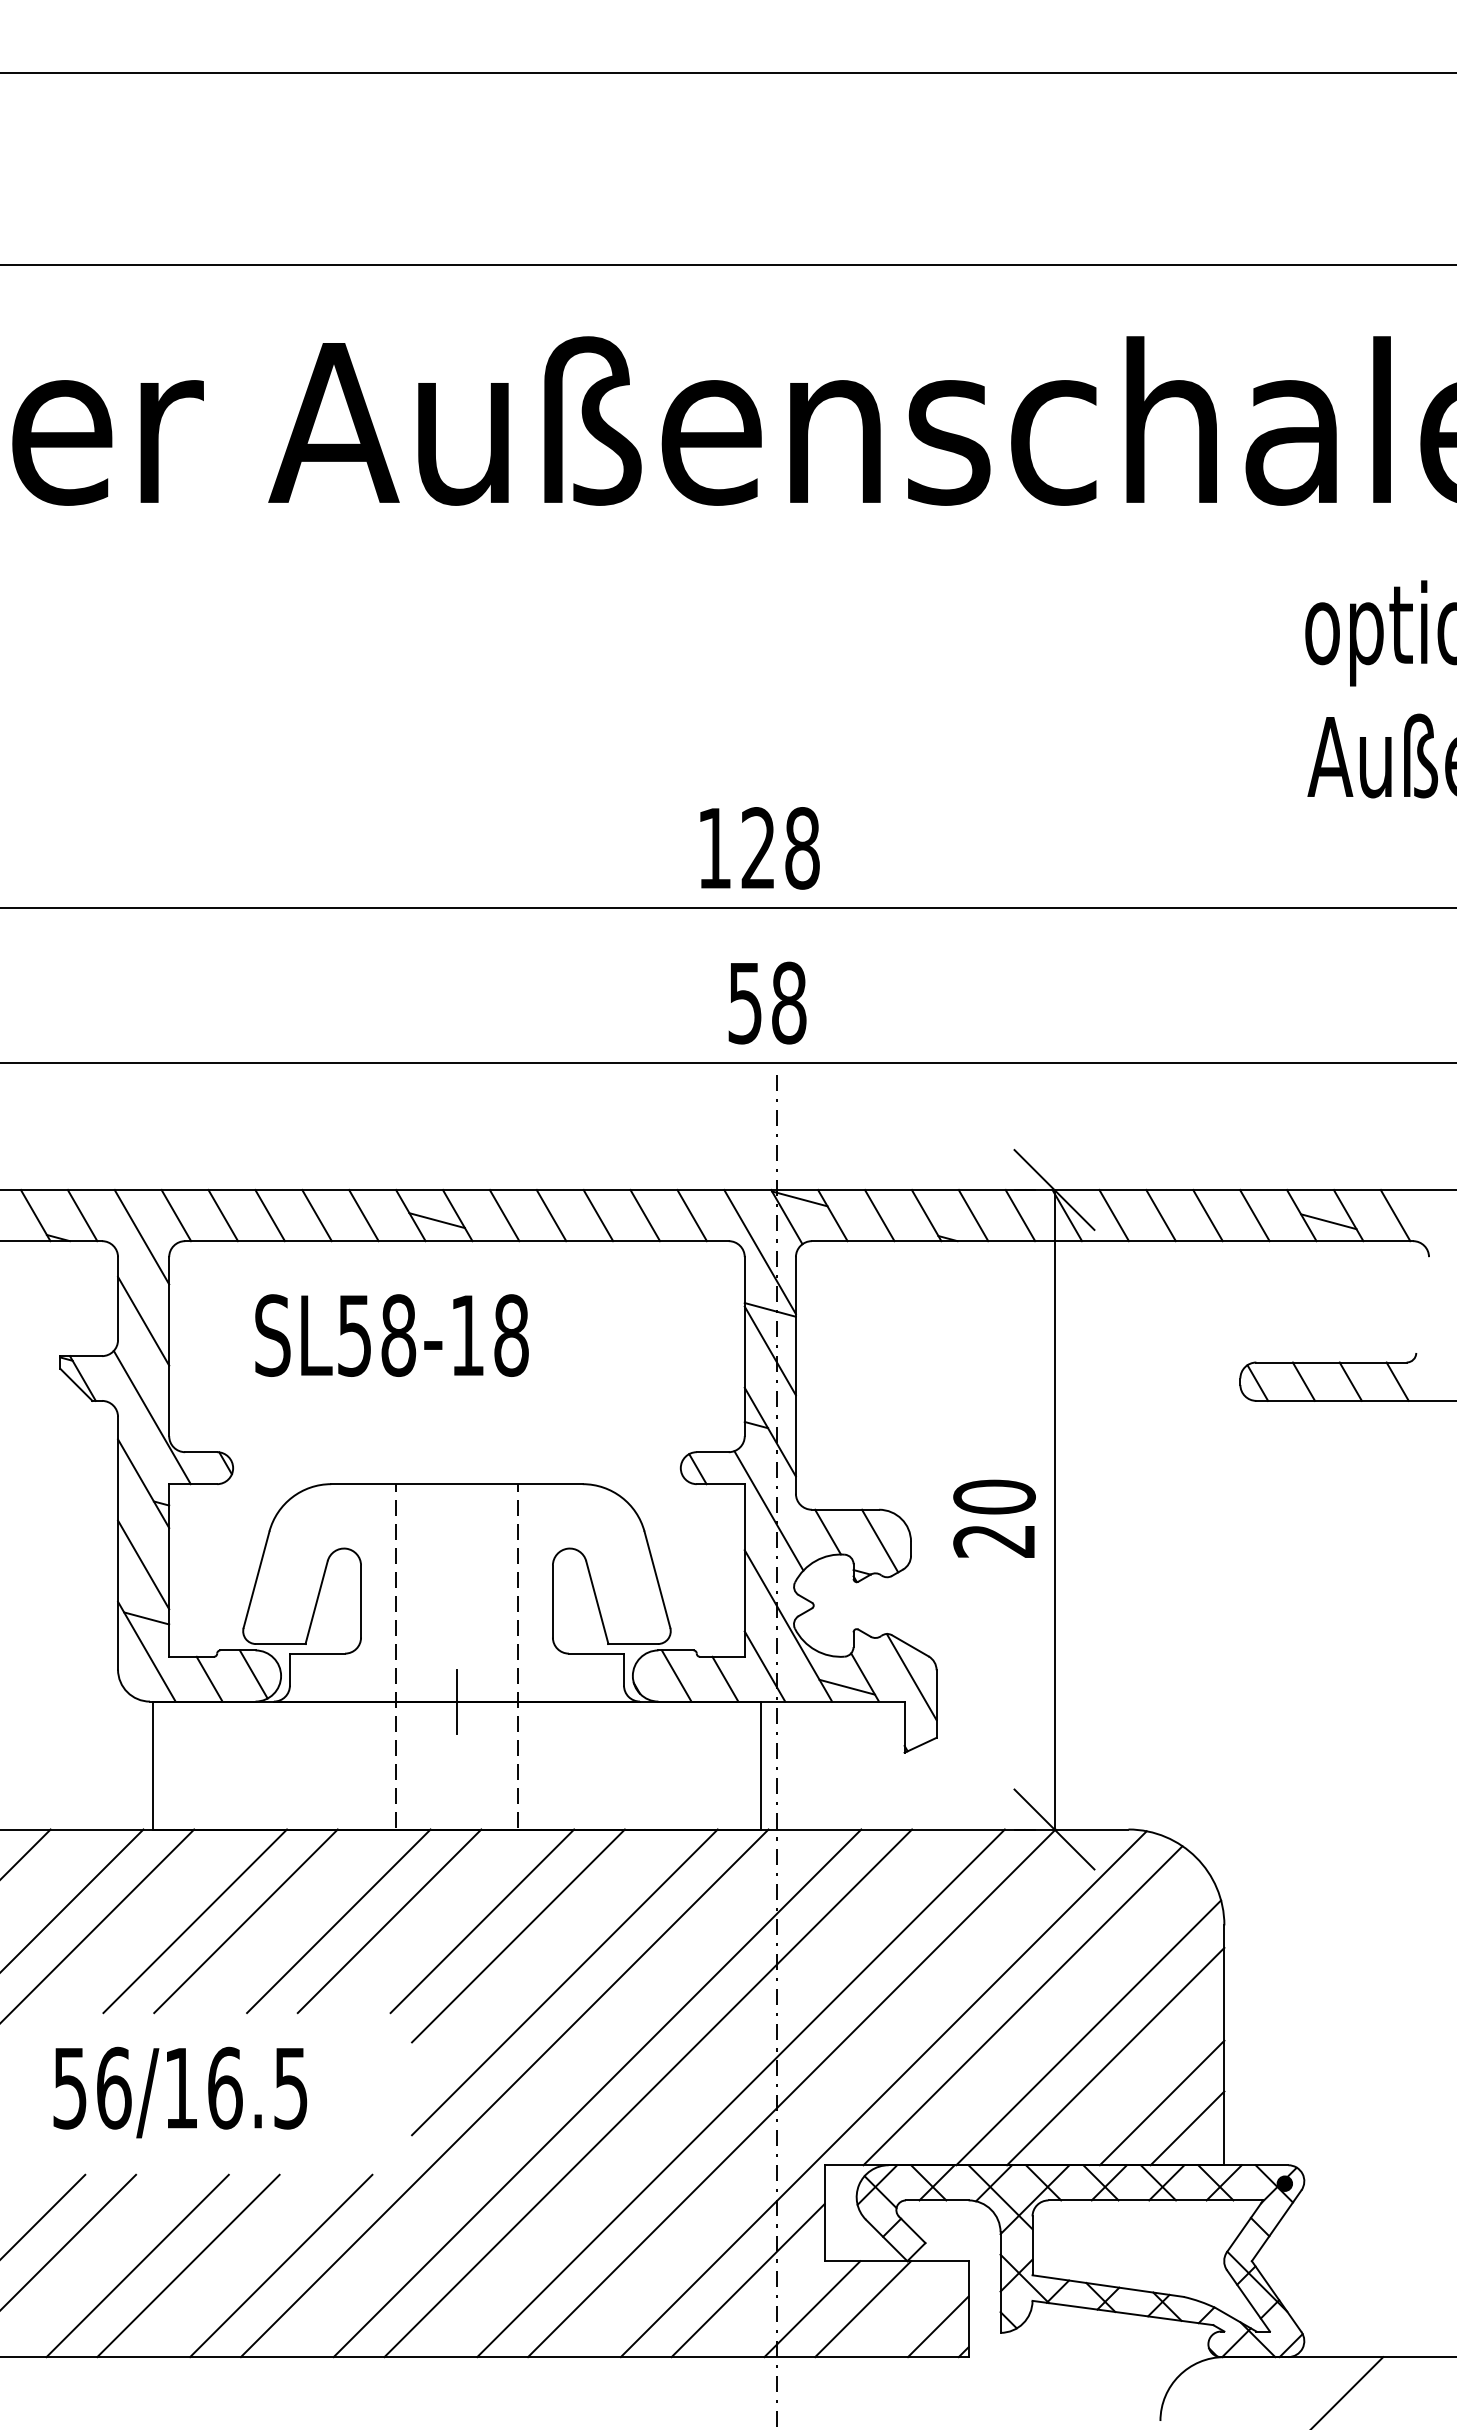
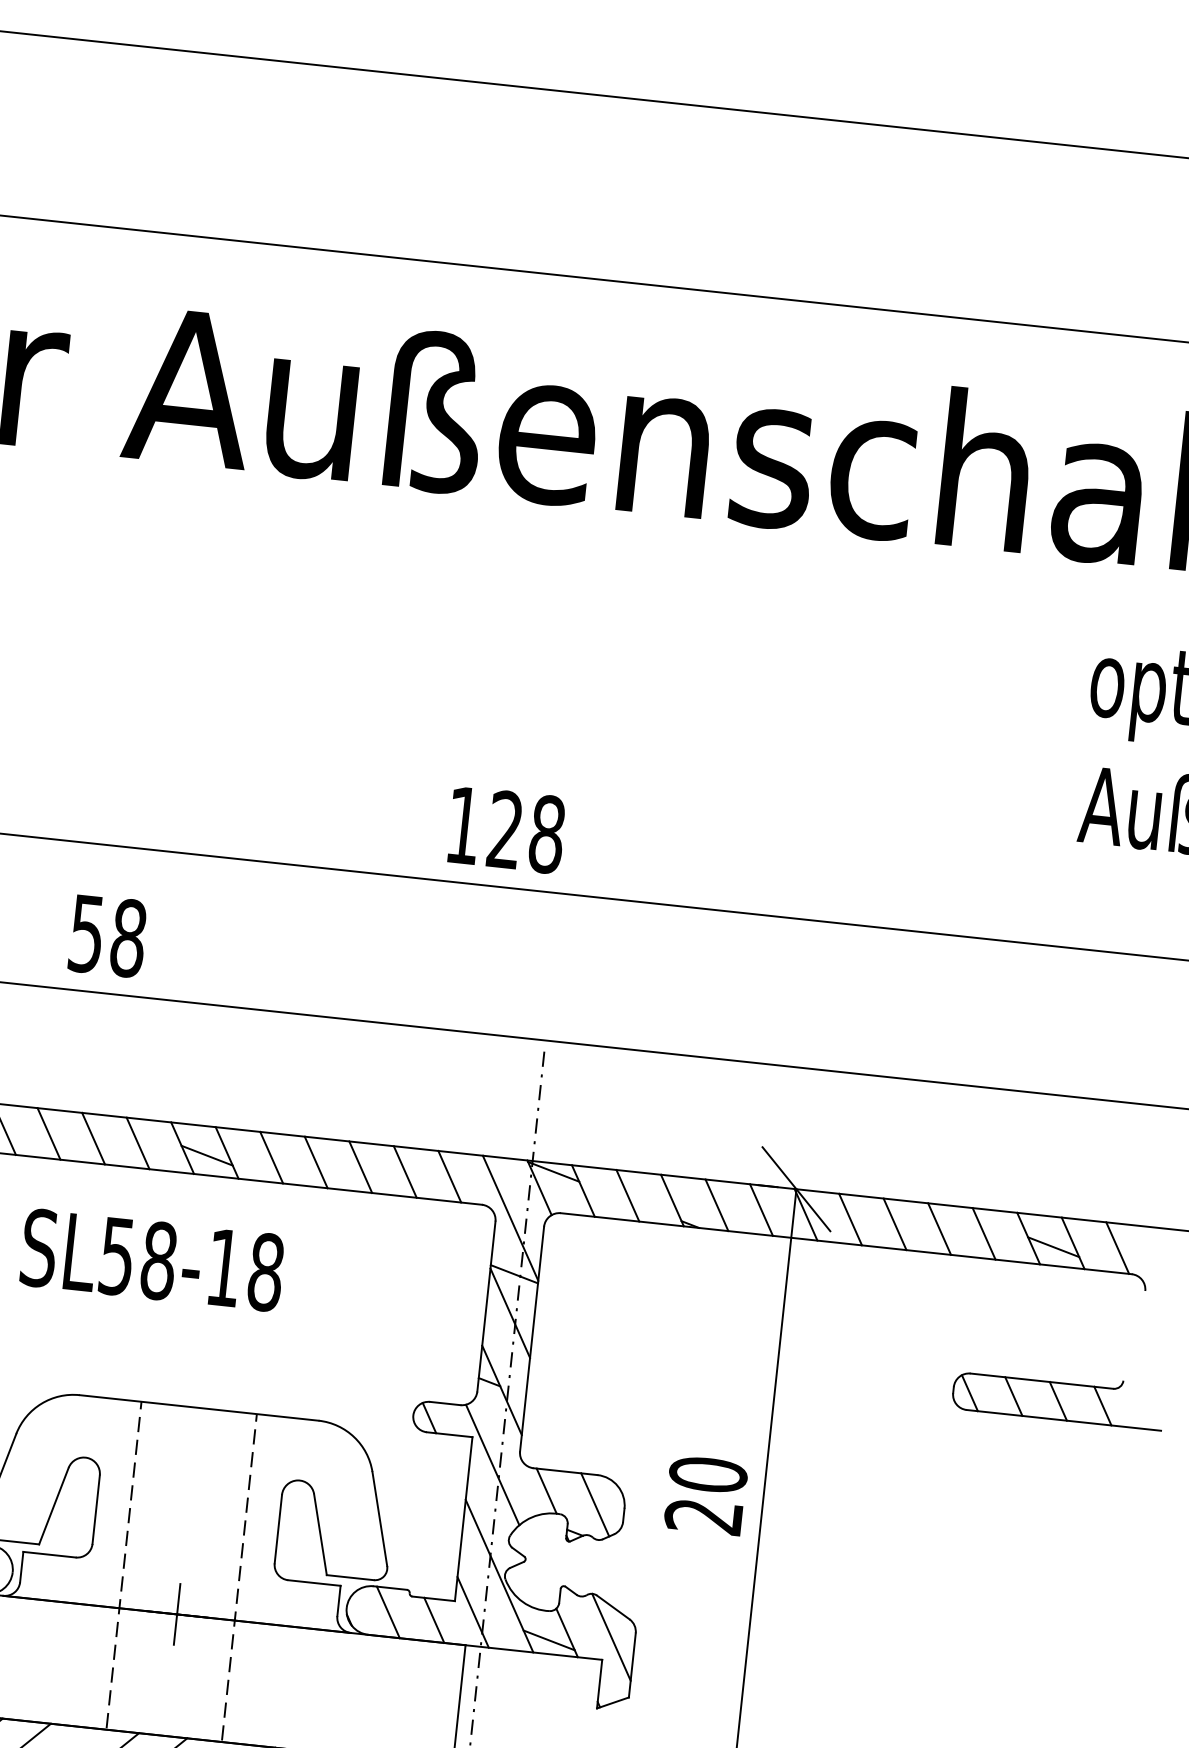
text: (759, 848) -> (506, 830), moved
text: (767, 1002) -> (108, 935), moved

